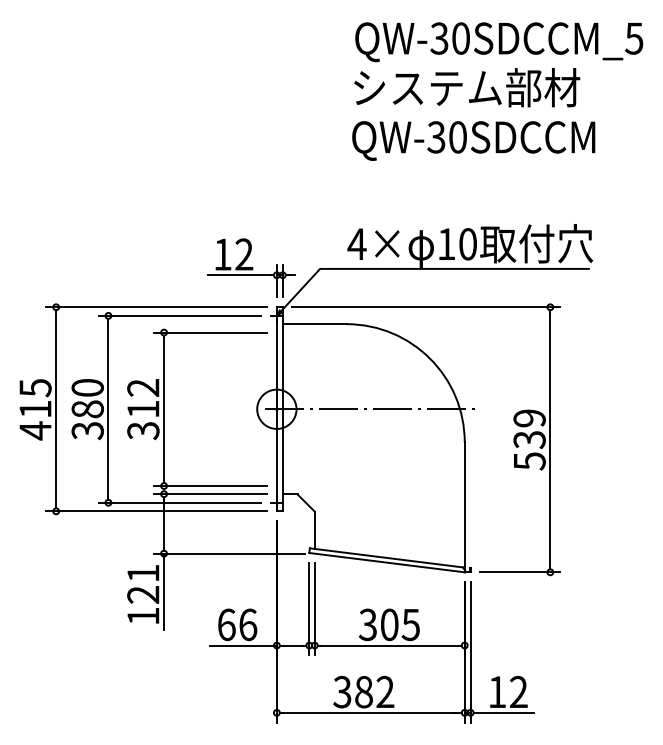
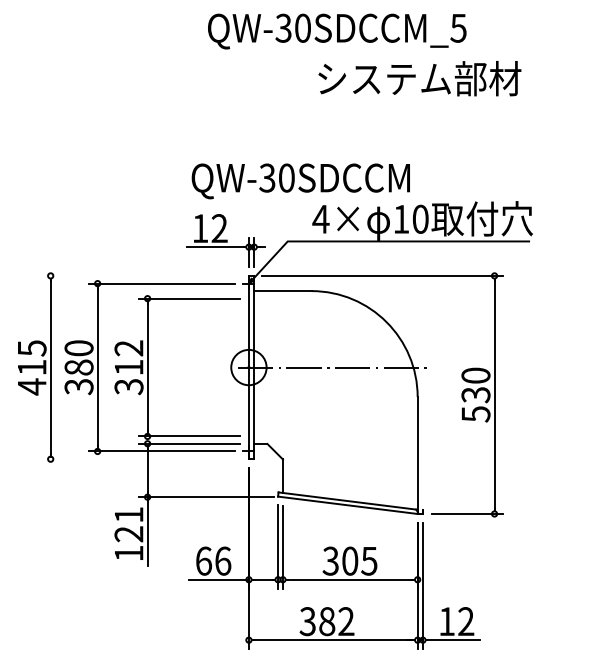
text: (499, 42) -> (337, 31), moved
text: (473, 140) -> (300, 180), moved
line: (156, 307) -> (140, 276), removed
text: (529, 418) -> (475, 375), 539 -> 530
line: (156, 511) -> (140, 459), removed

